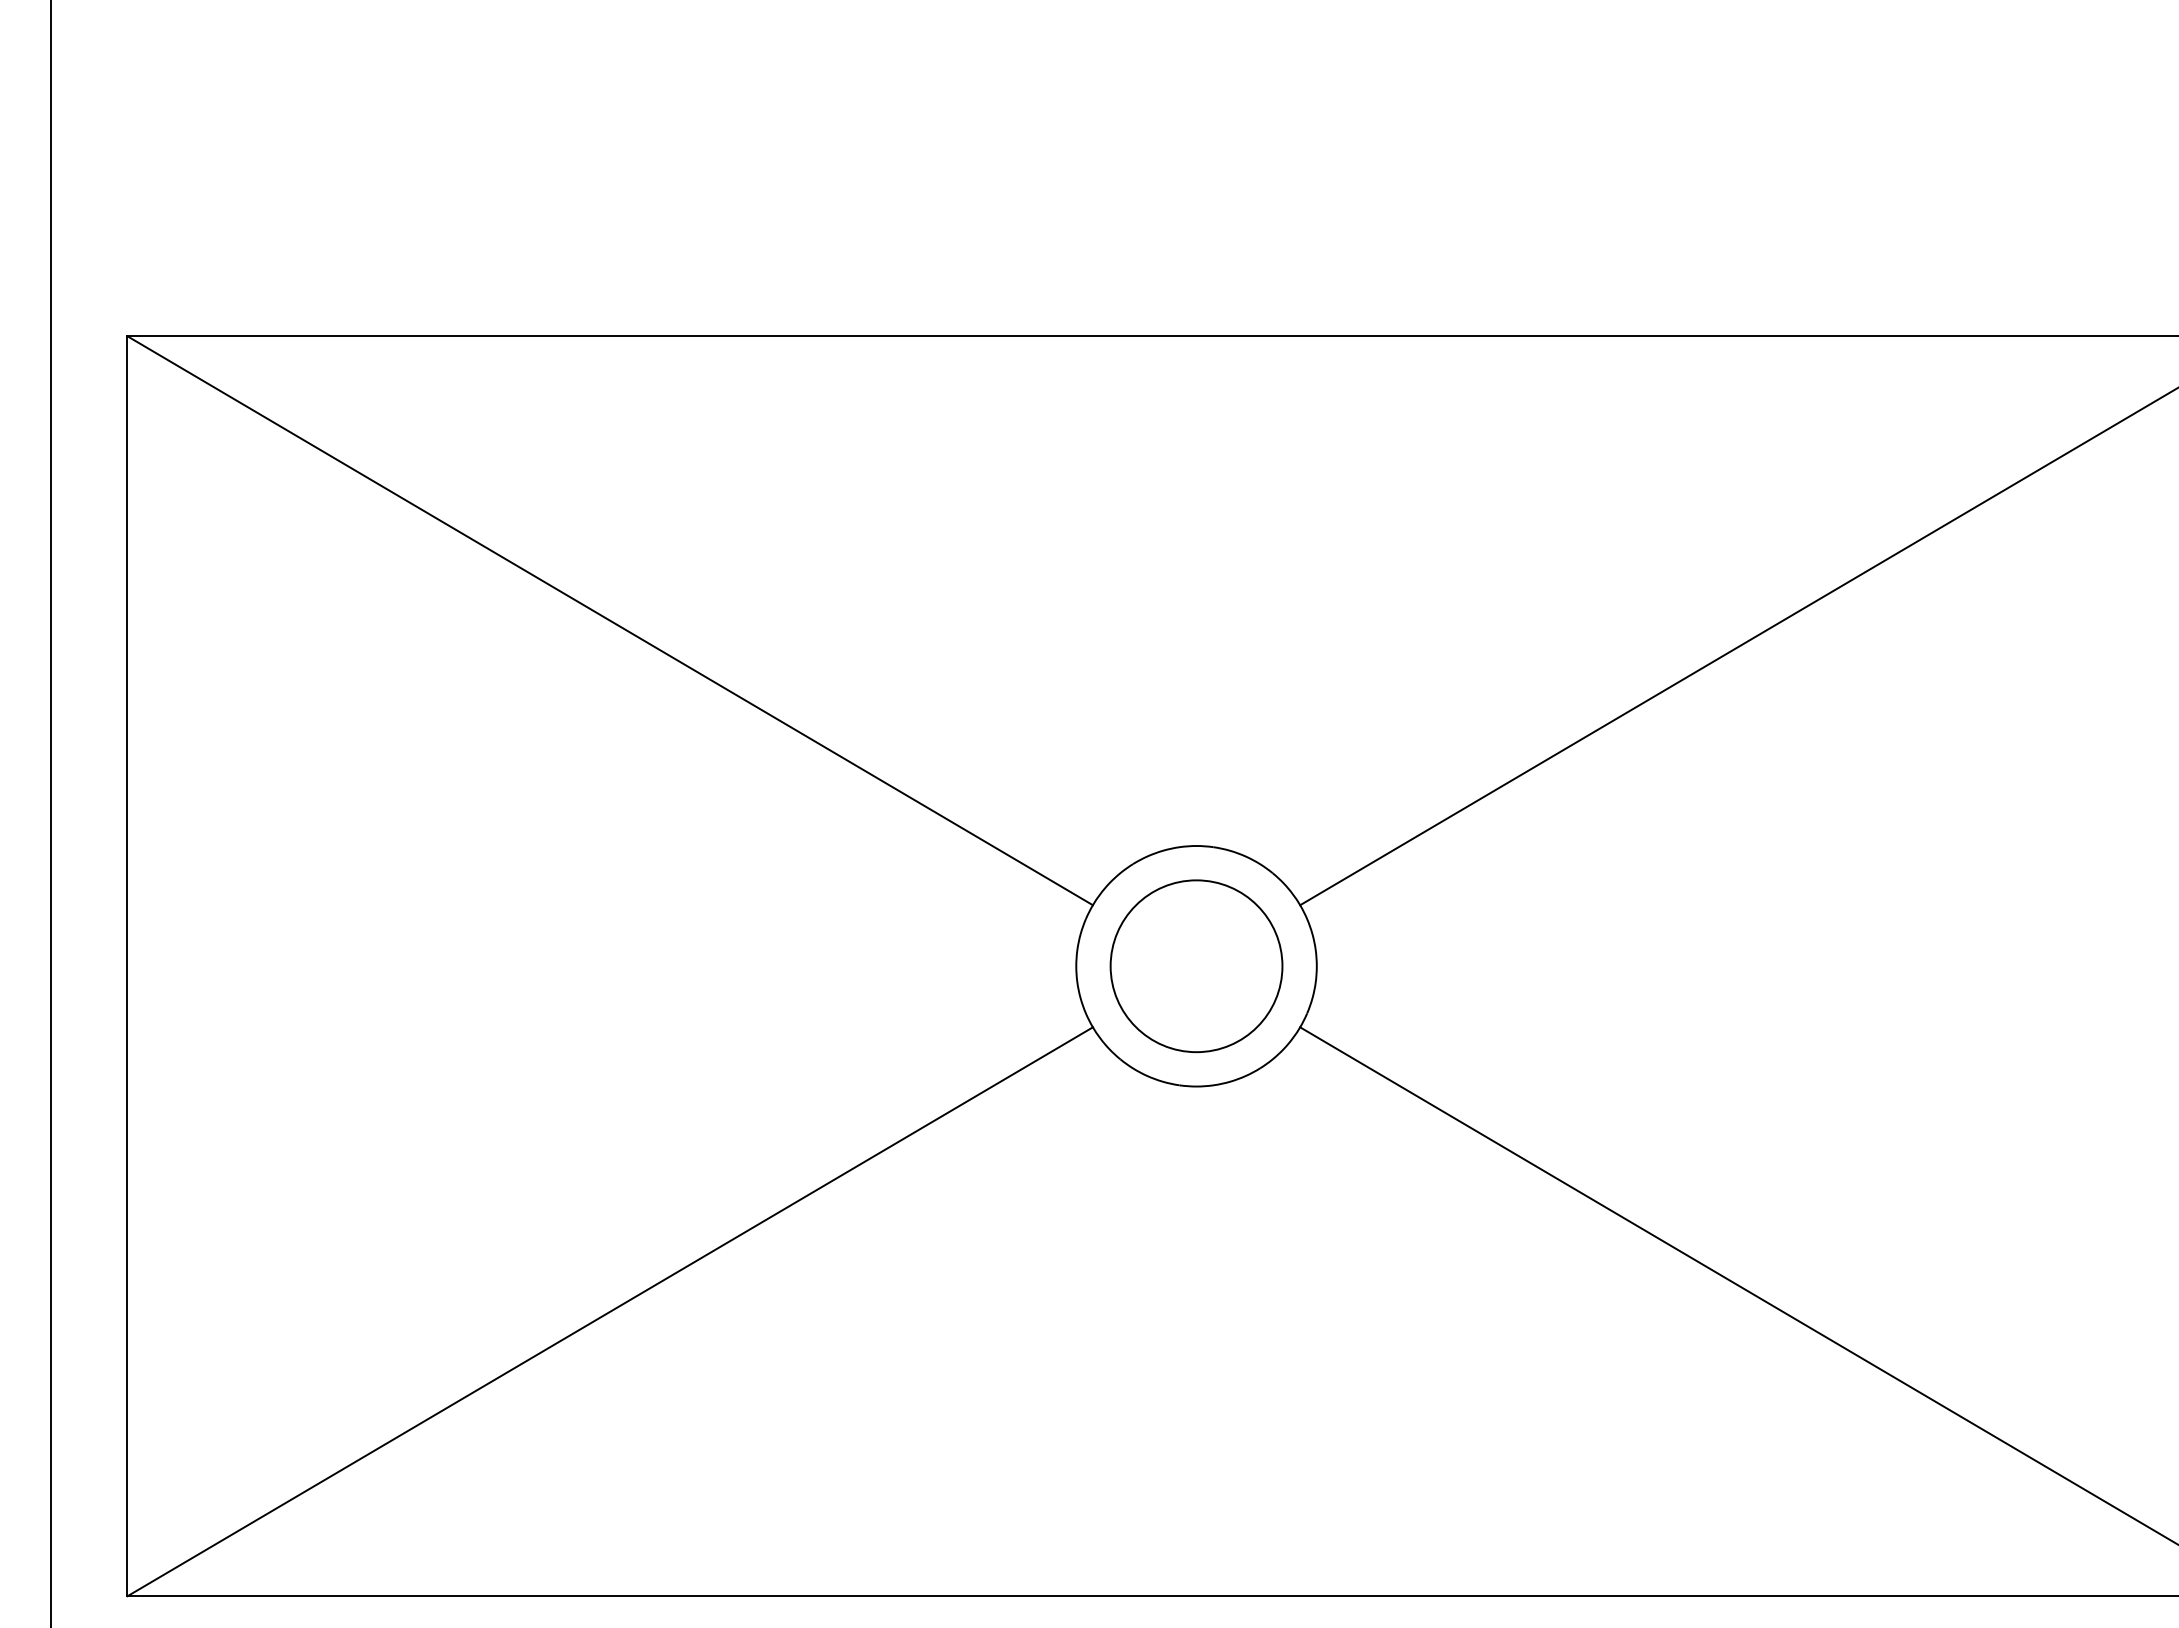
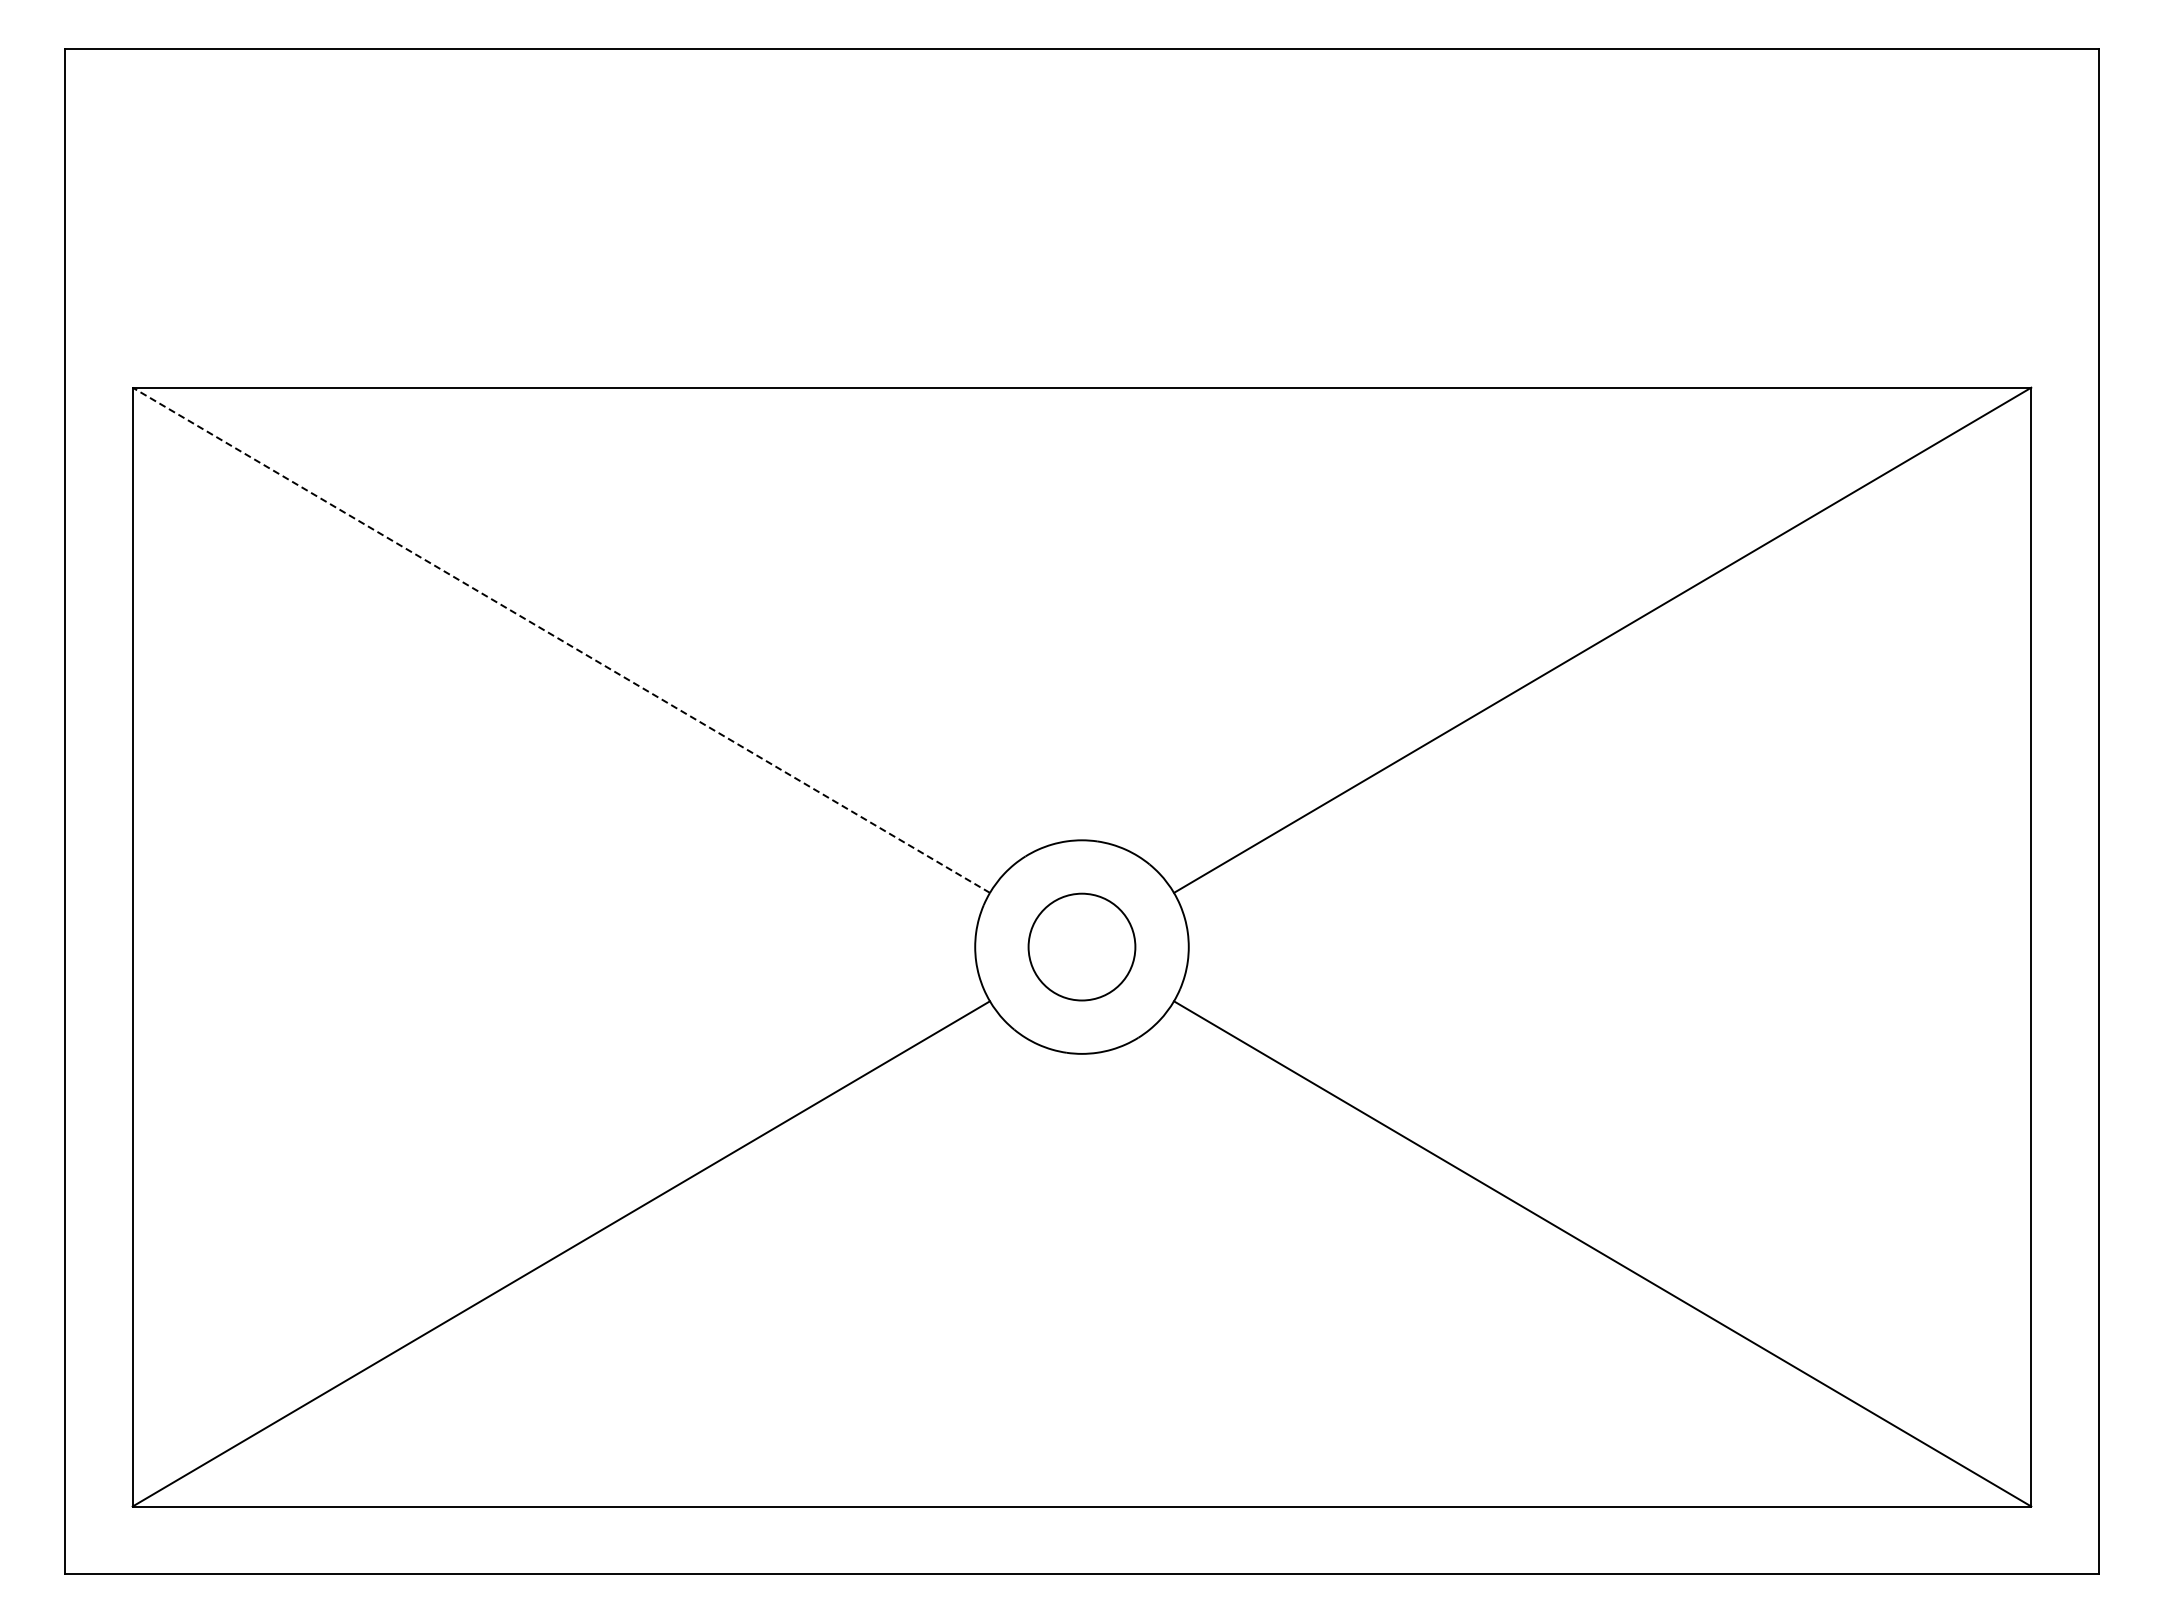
line: (610, 620) -> (561, 640), solid -> dashed
circle: (1195, 965) -> (1081, 946), size x0.7

